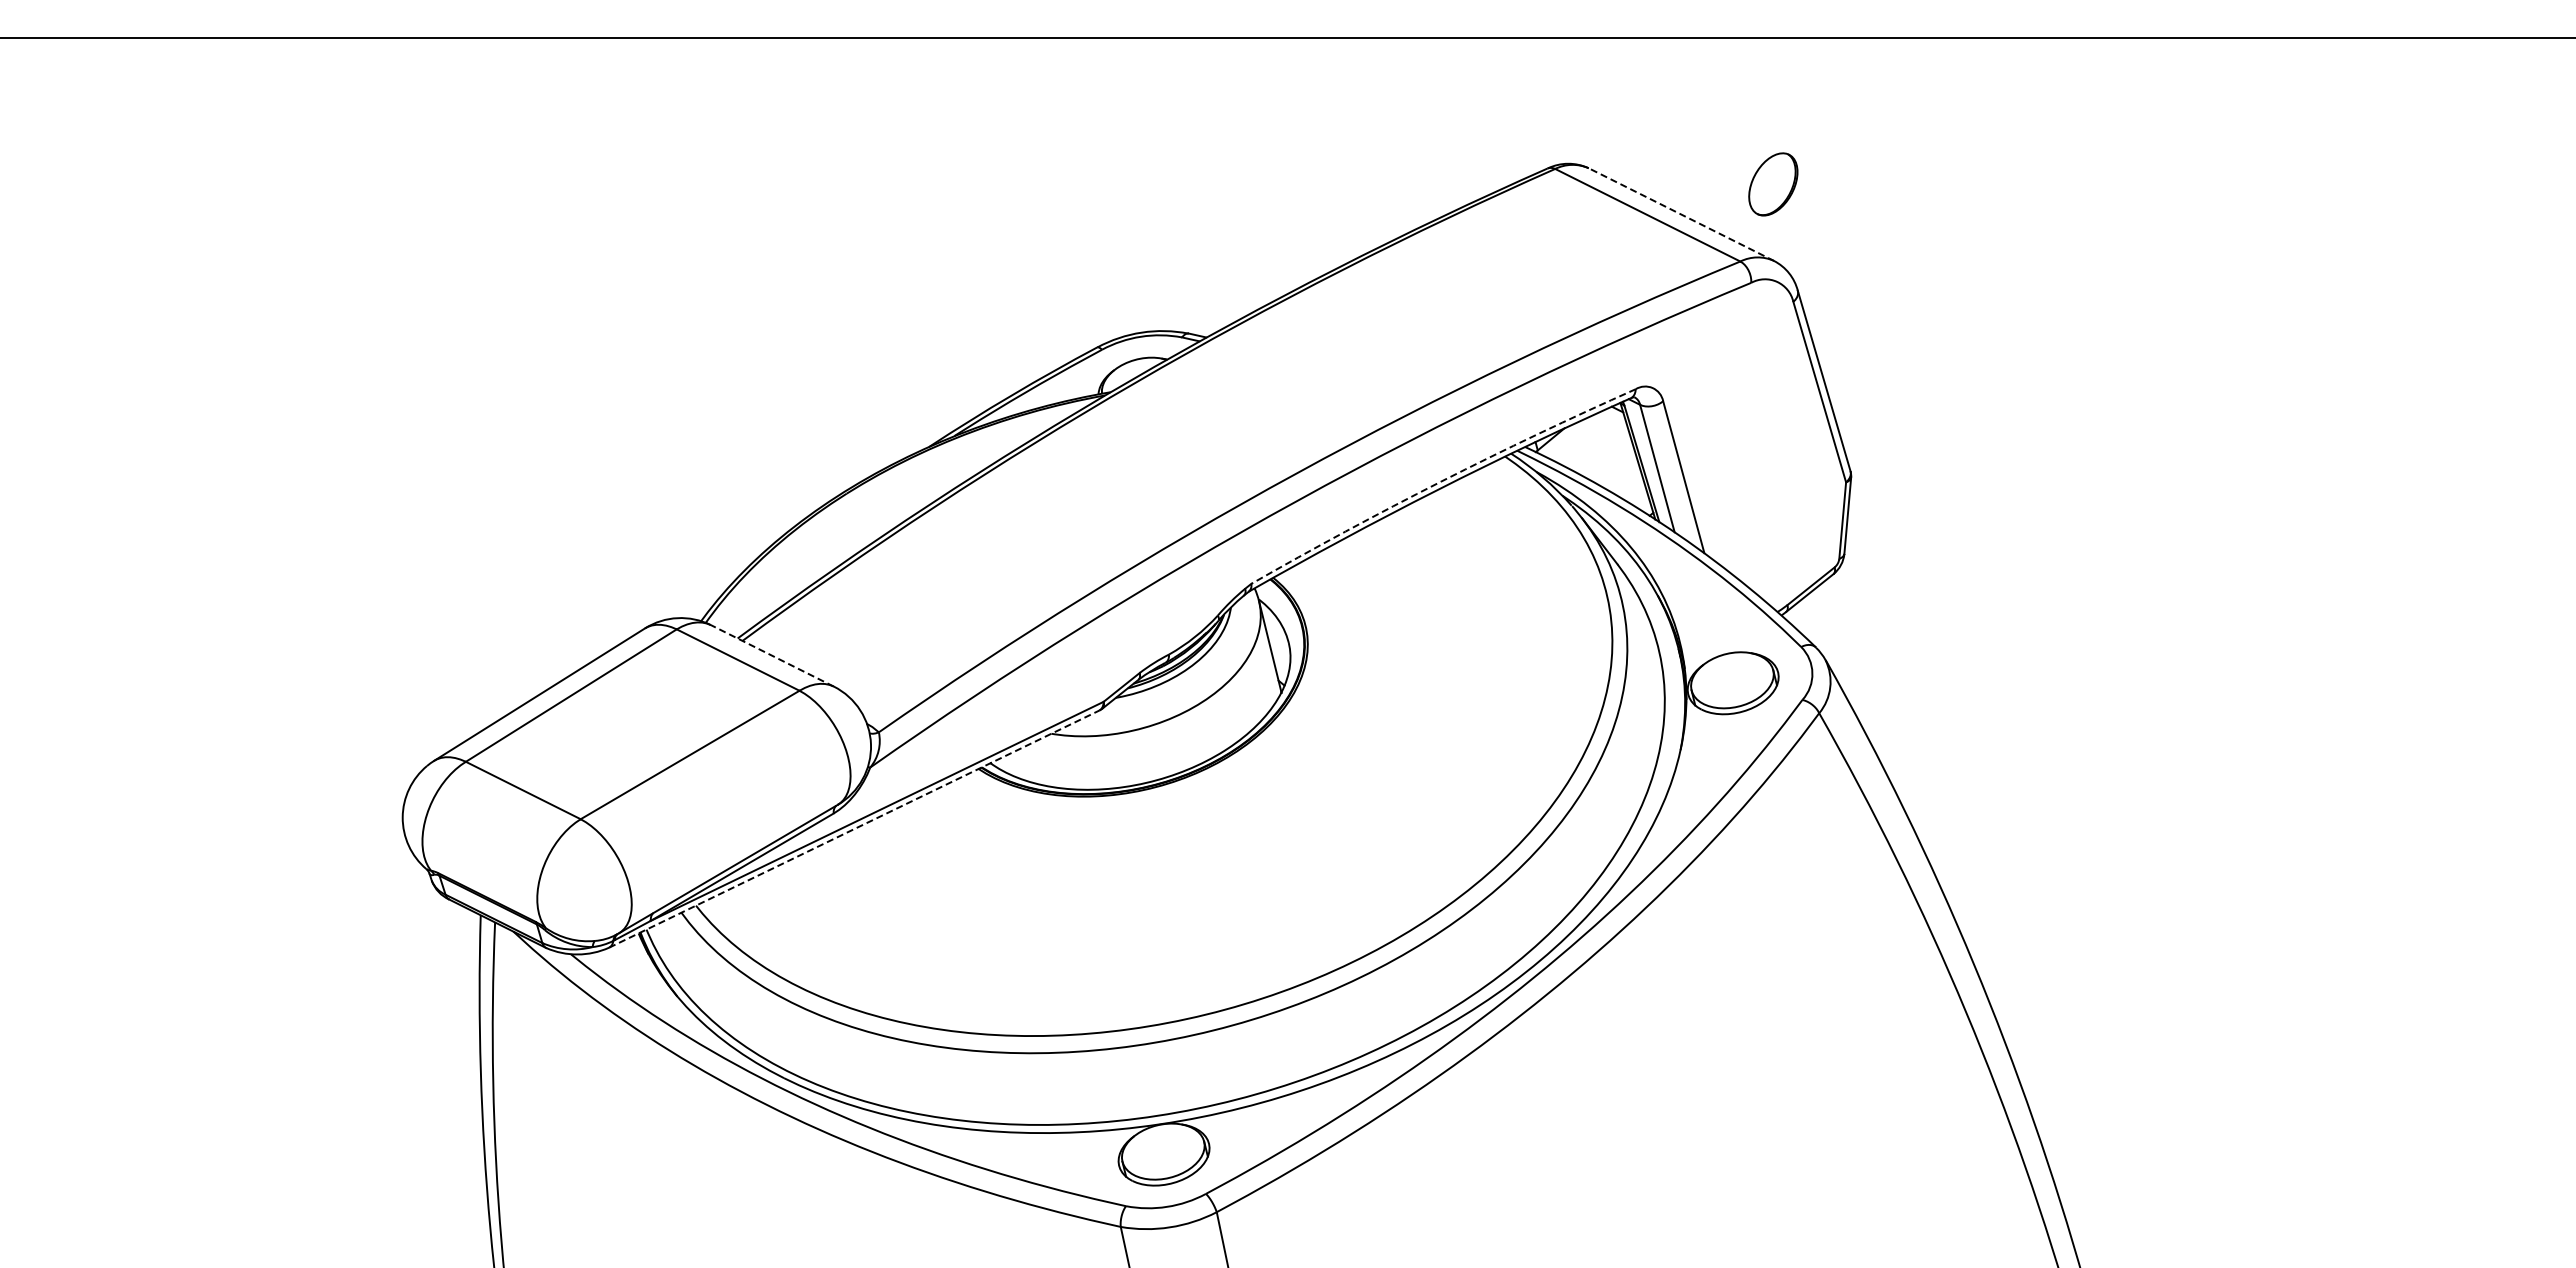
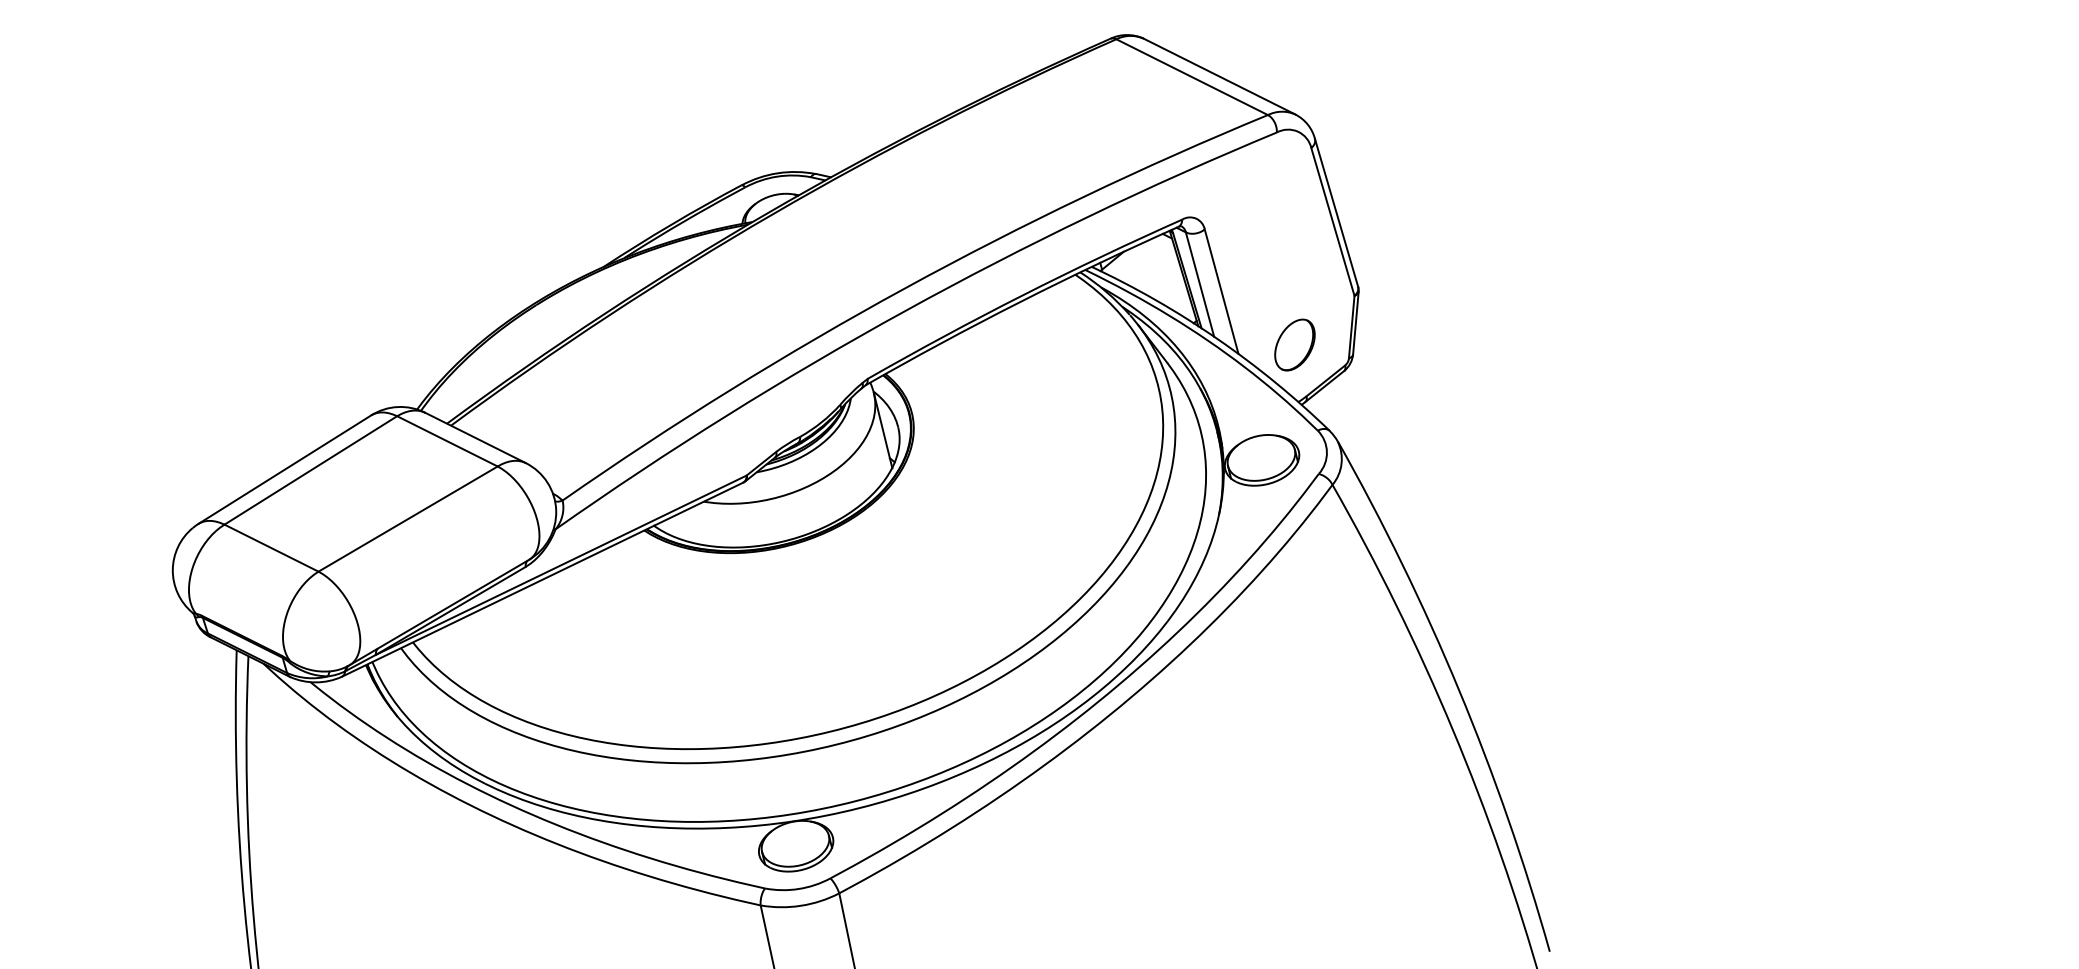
part: (1773, 184) -> (1295, 345), moved
line: (1681, 214) -> (1219, 76), dashed -> solid
arc: (1441, 481) -> (1023, 295), dashed -> solid
line: (772, 655) -> (475, 437), dashed -> solid
line: (854, 828) -> (542, 579), dashed -> solid

